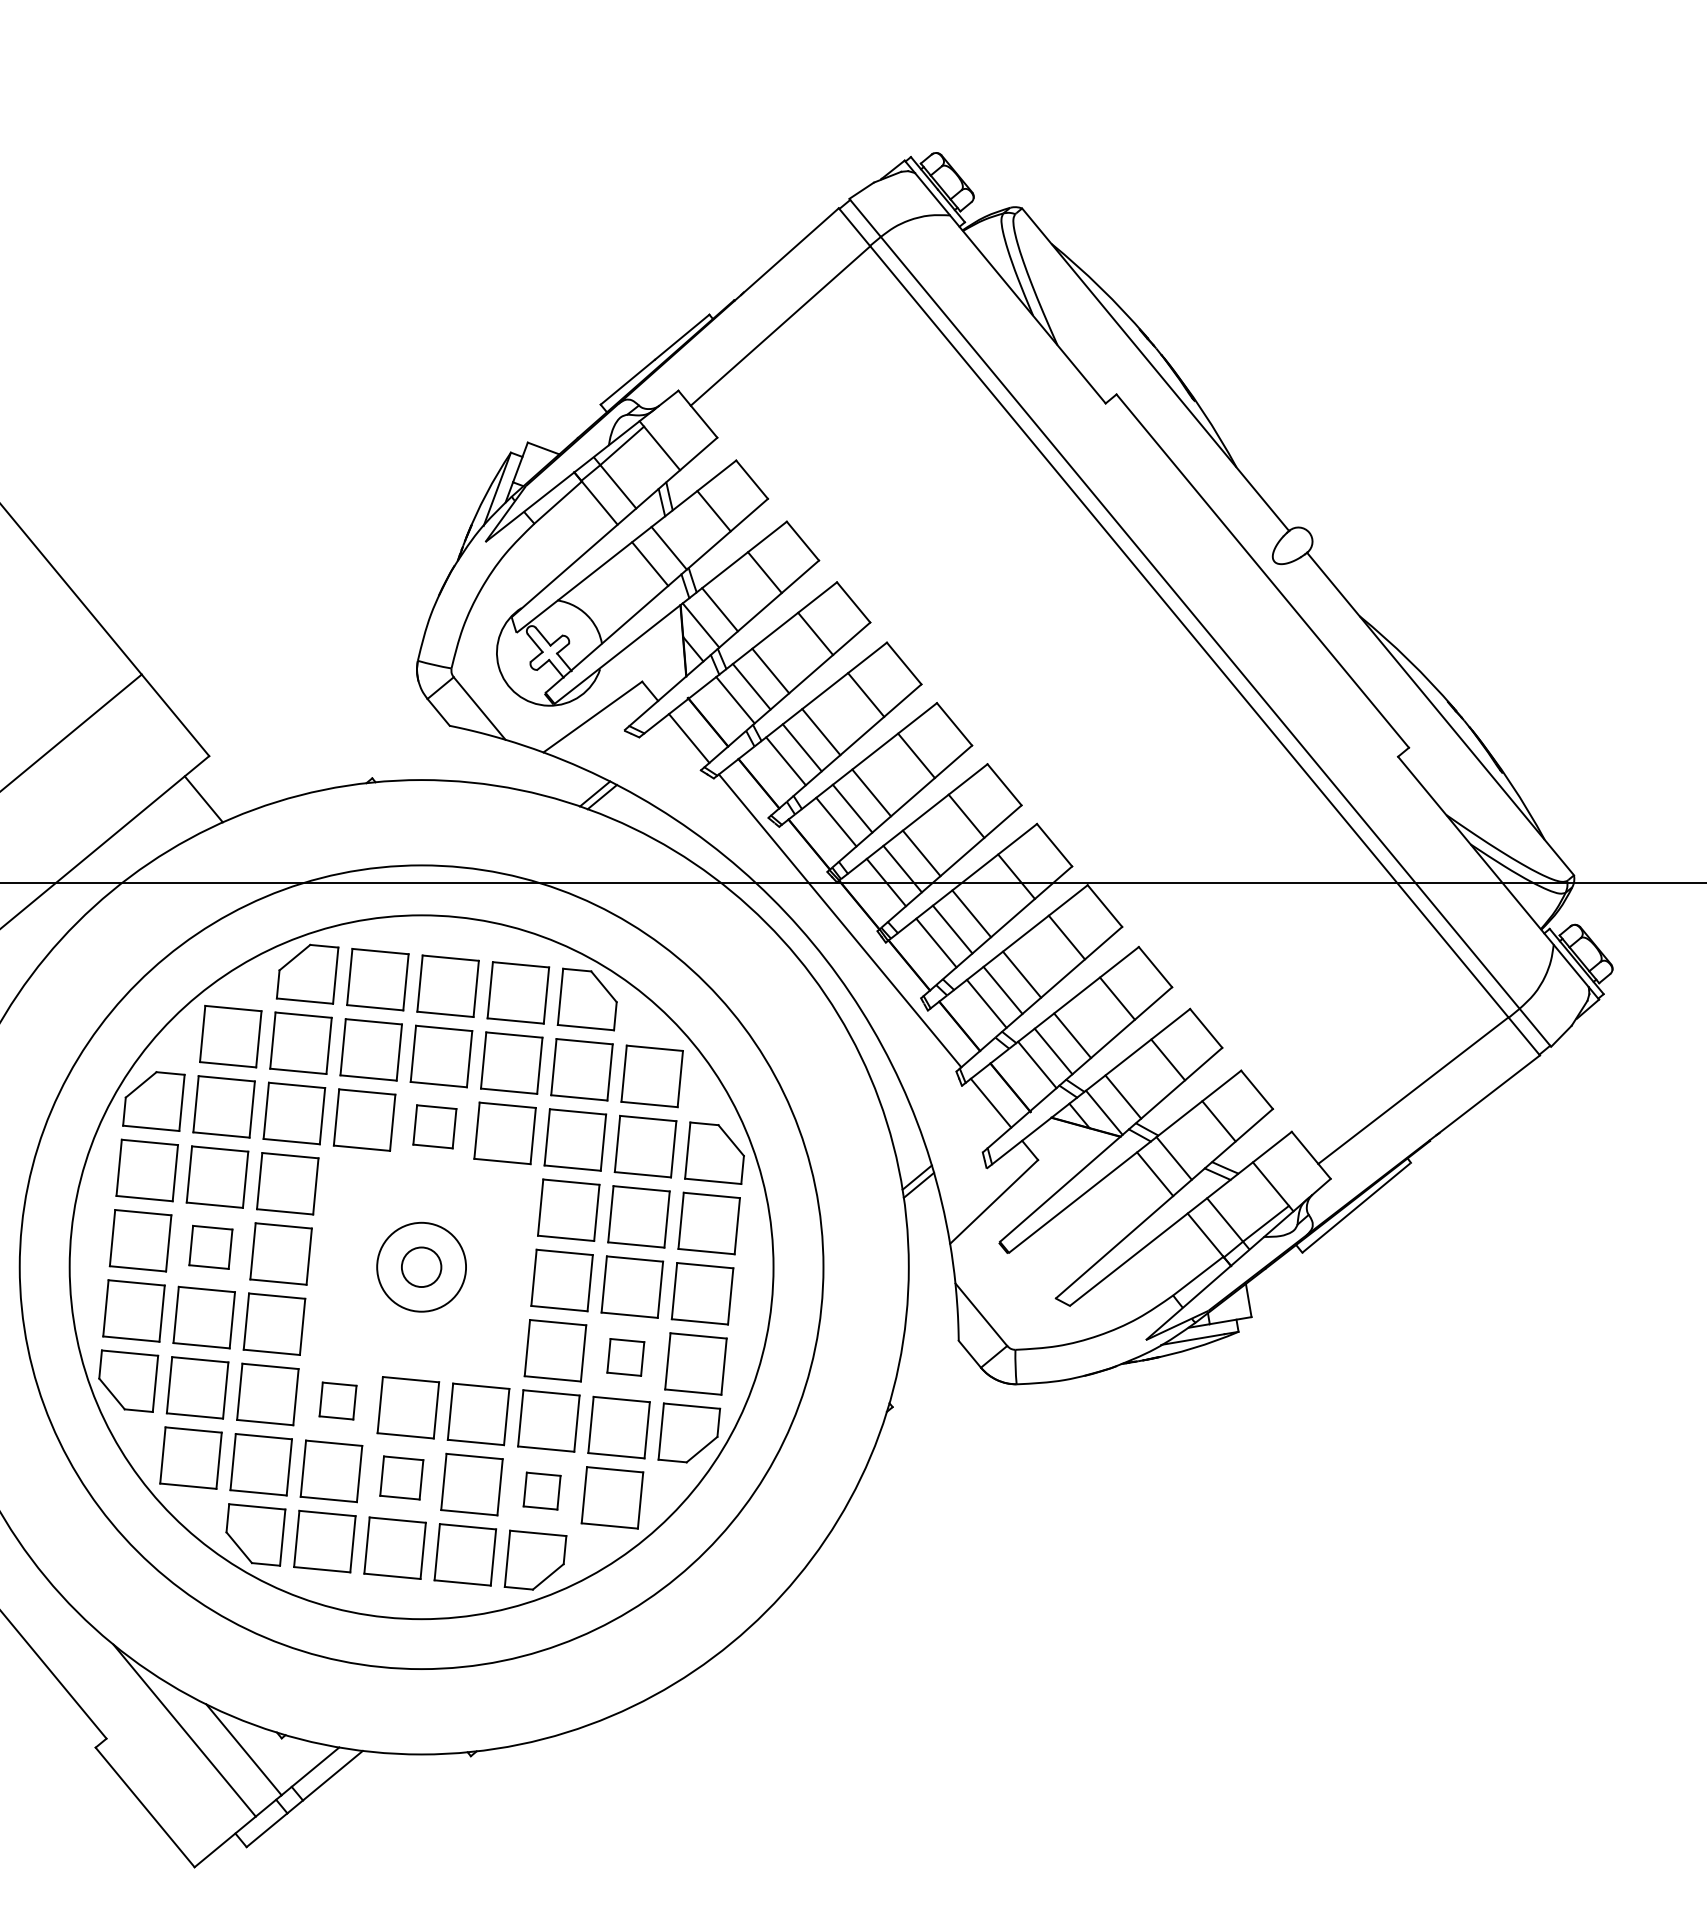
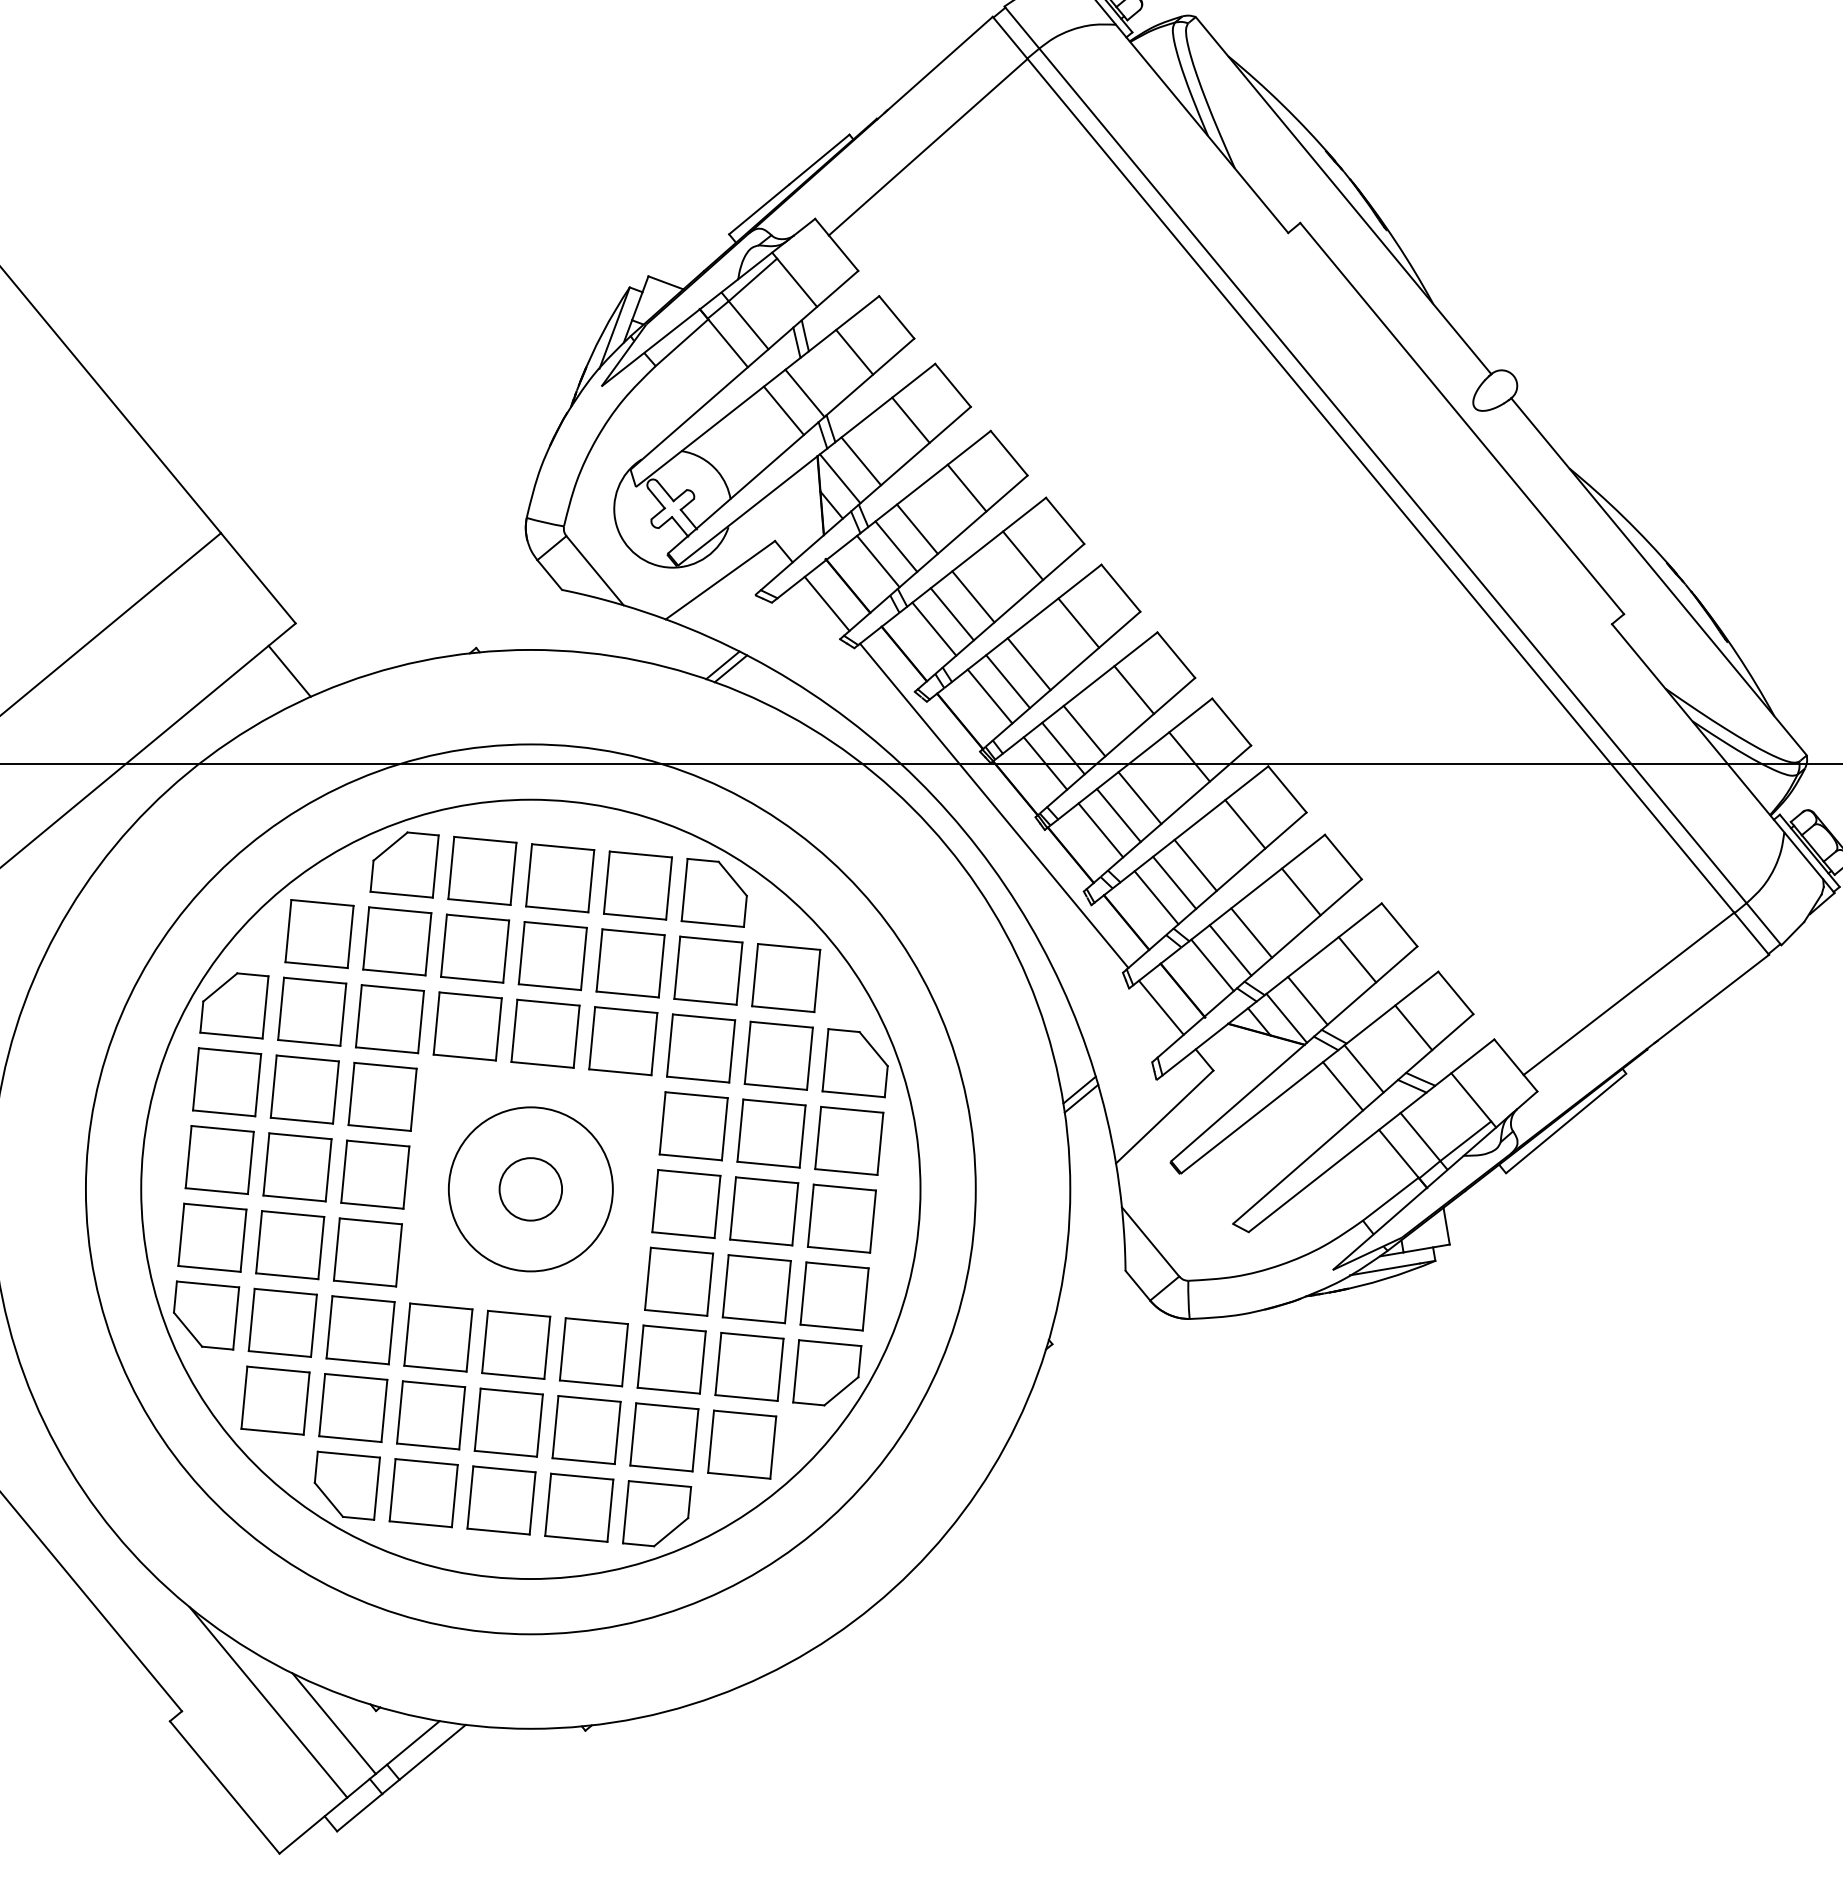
part: (434, 1126) -> (545, 1033), size x1.43
part: (210, 1247) -> (297, 1167), size x1.43
circle: (421, 1267) -> (530, 1189), size x1.43
circle: (421, 1267) -> (530, 1189), size x1.67
part: (625, 1357) -> (756, 1289), size x1.67
part: (337, 1400) -> (437, 1336), size x1.67
part: (401, 1477) -> (508, 1422), size x1.43
part: (541, 1490) -> (663, 1436), size x1.67

